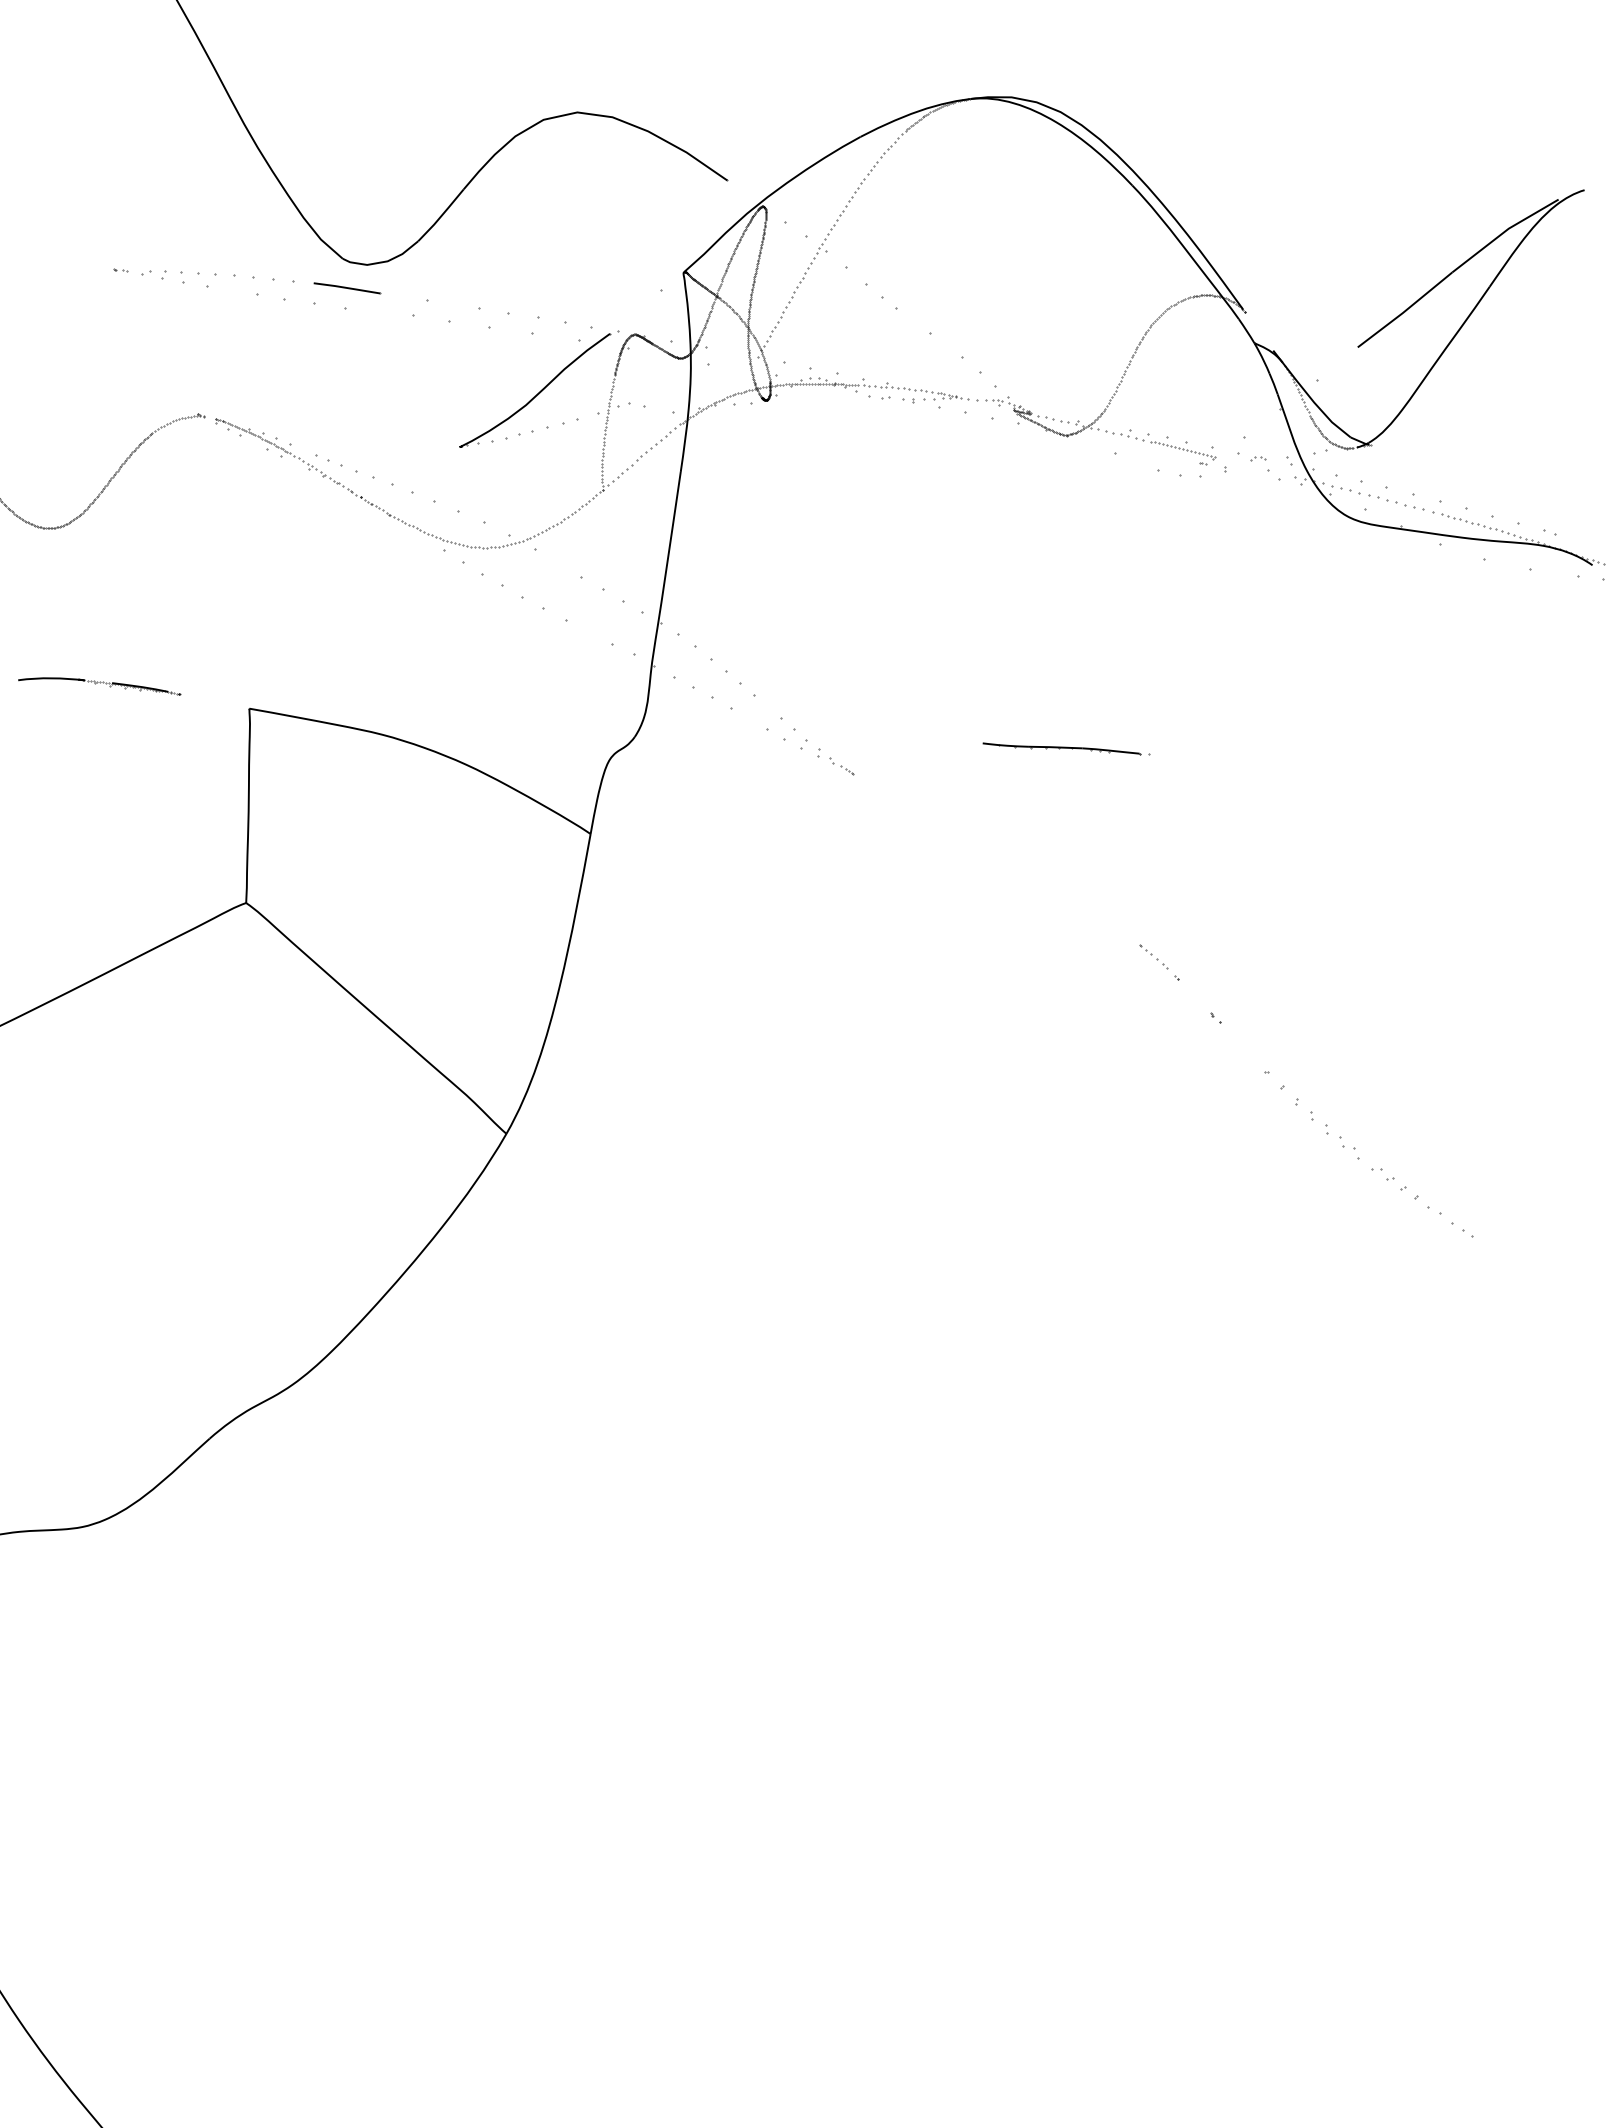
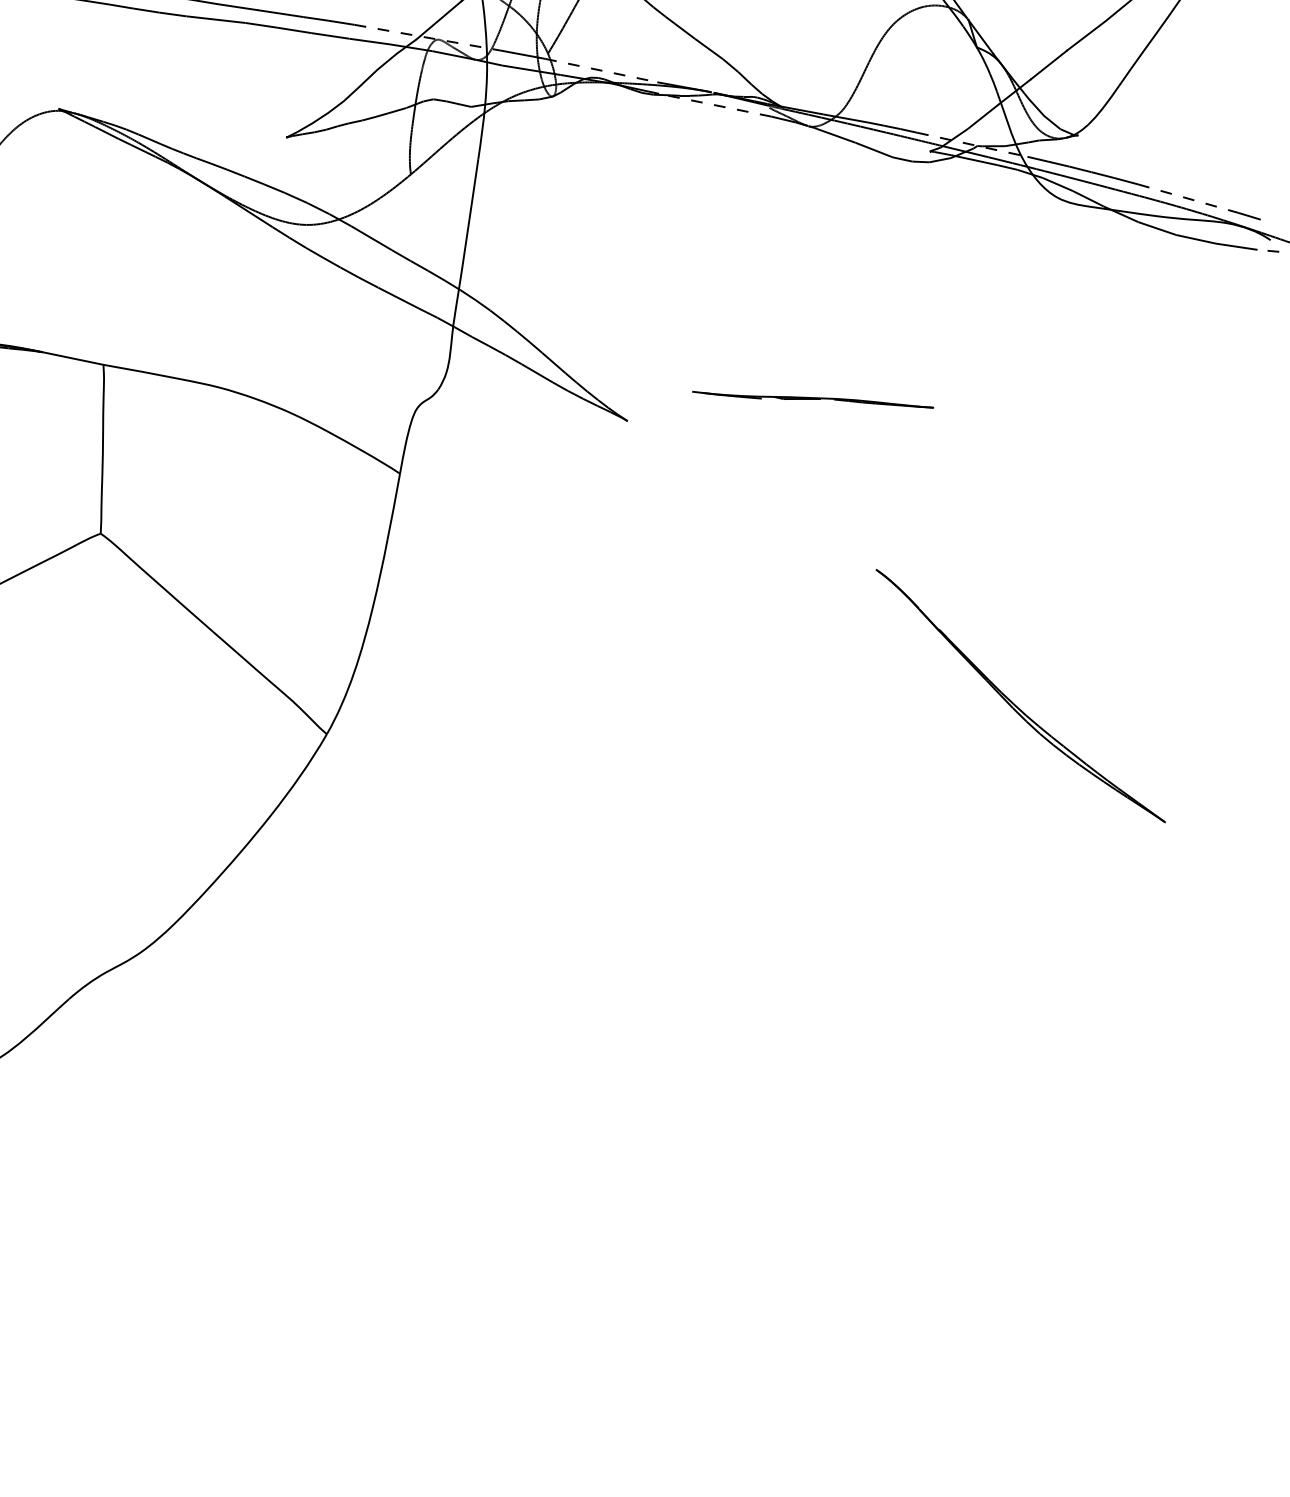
part: (1066, 748) -> (813, 399), size x1.67

